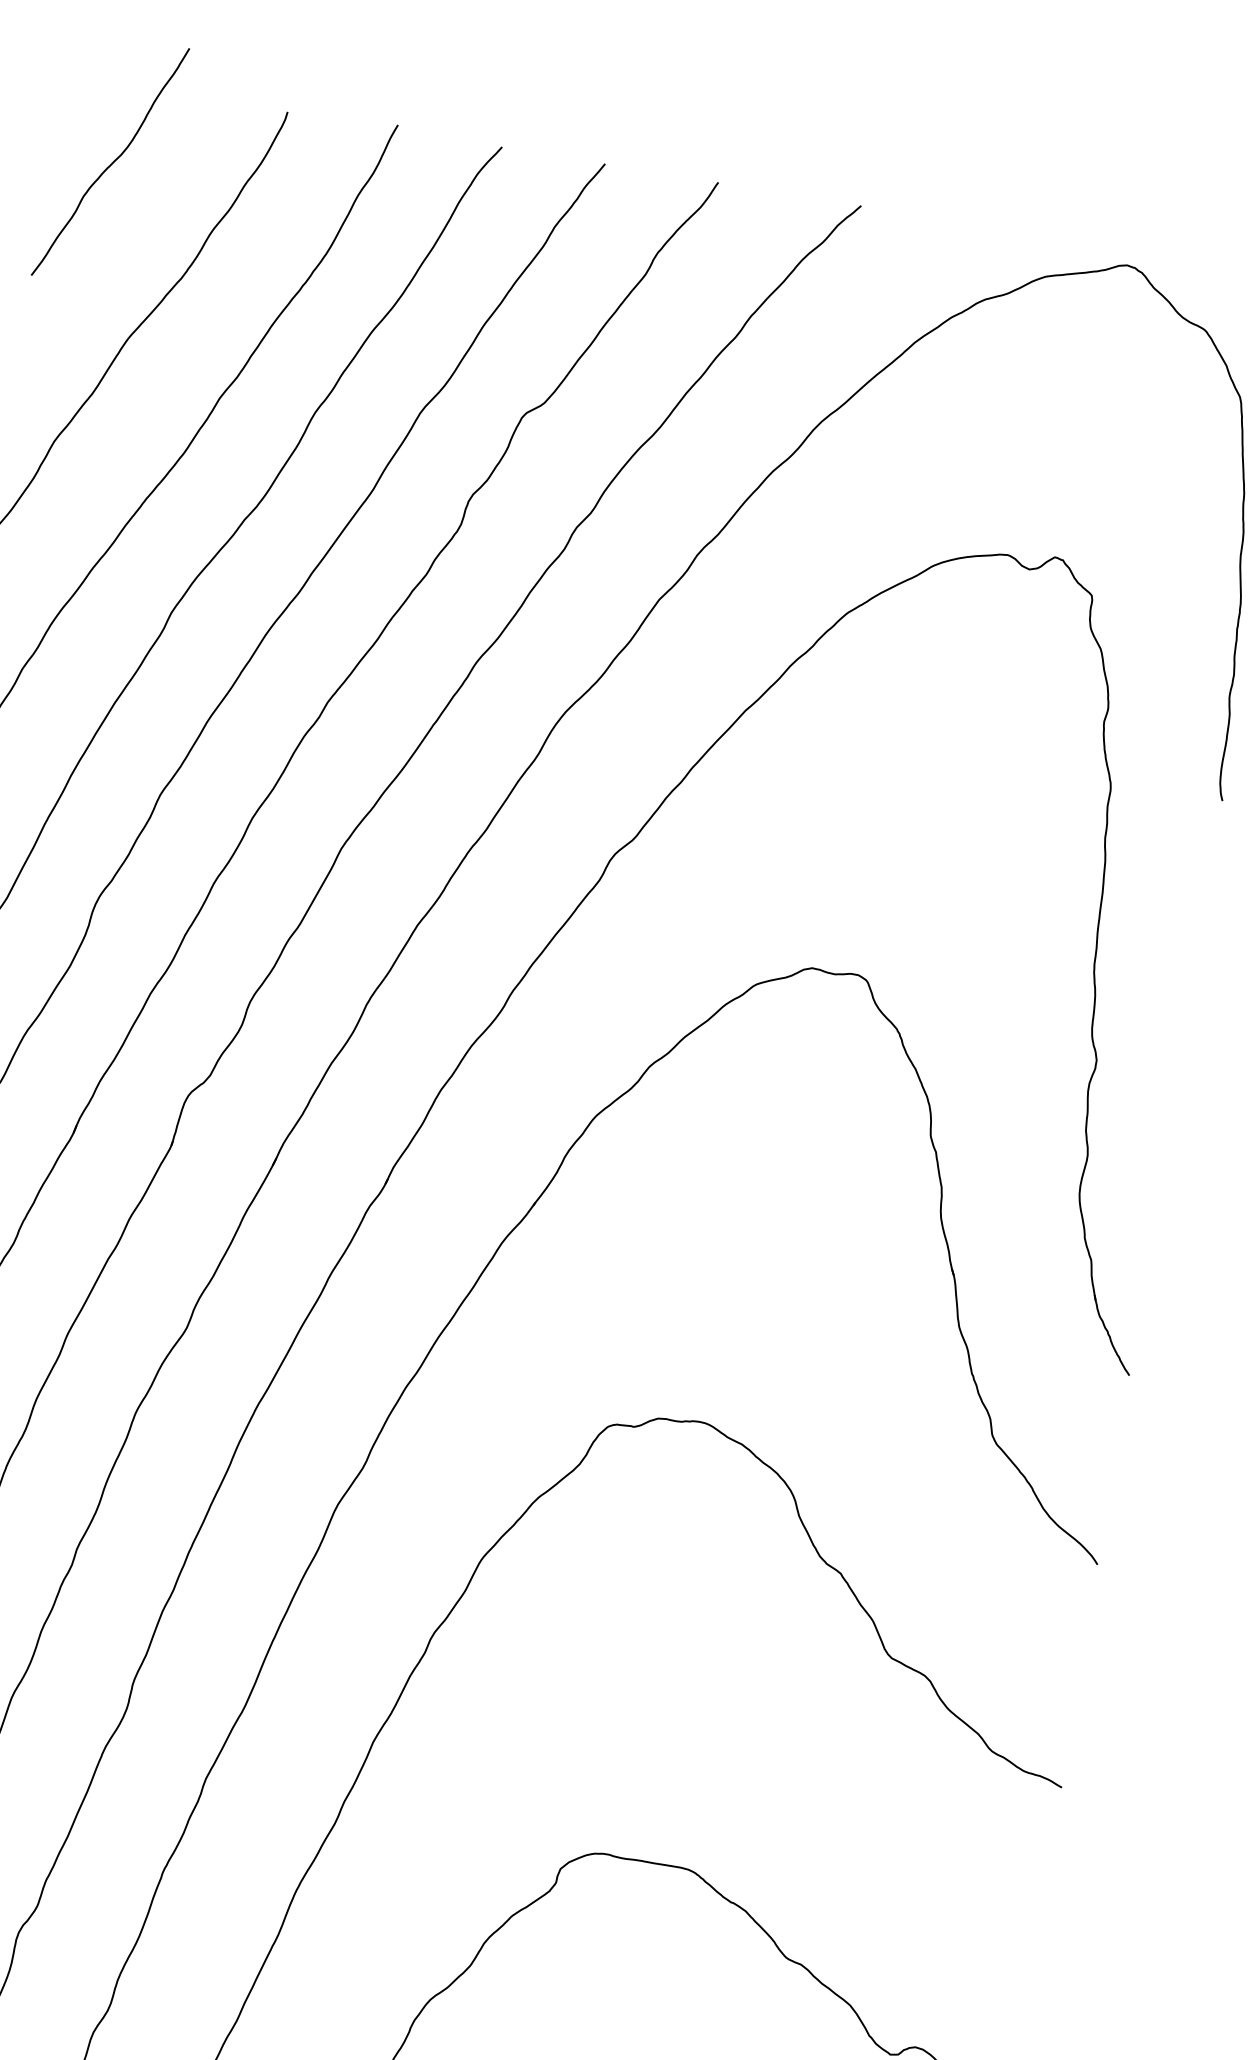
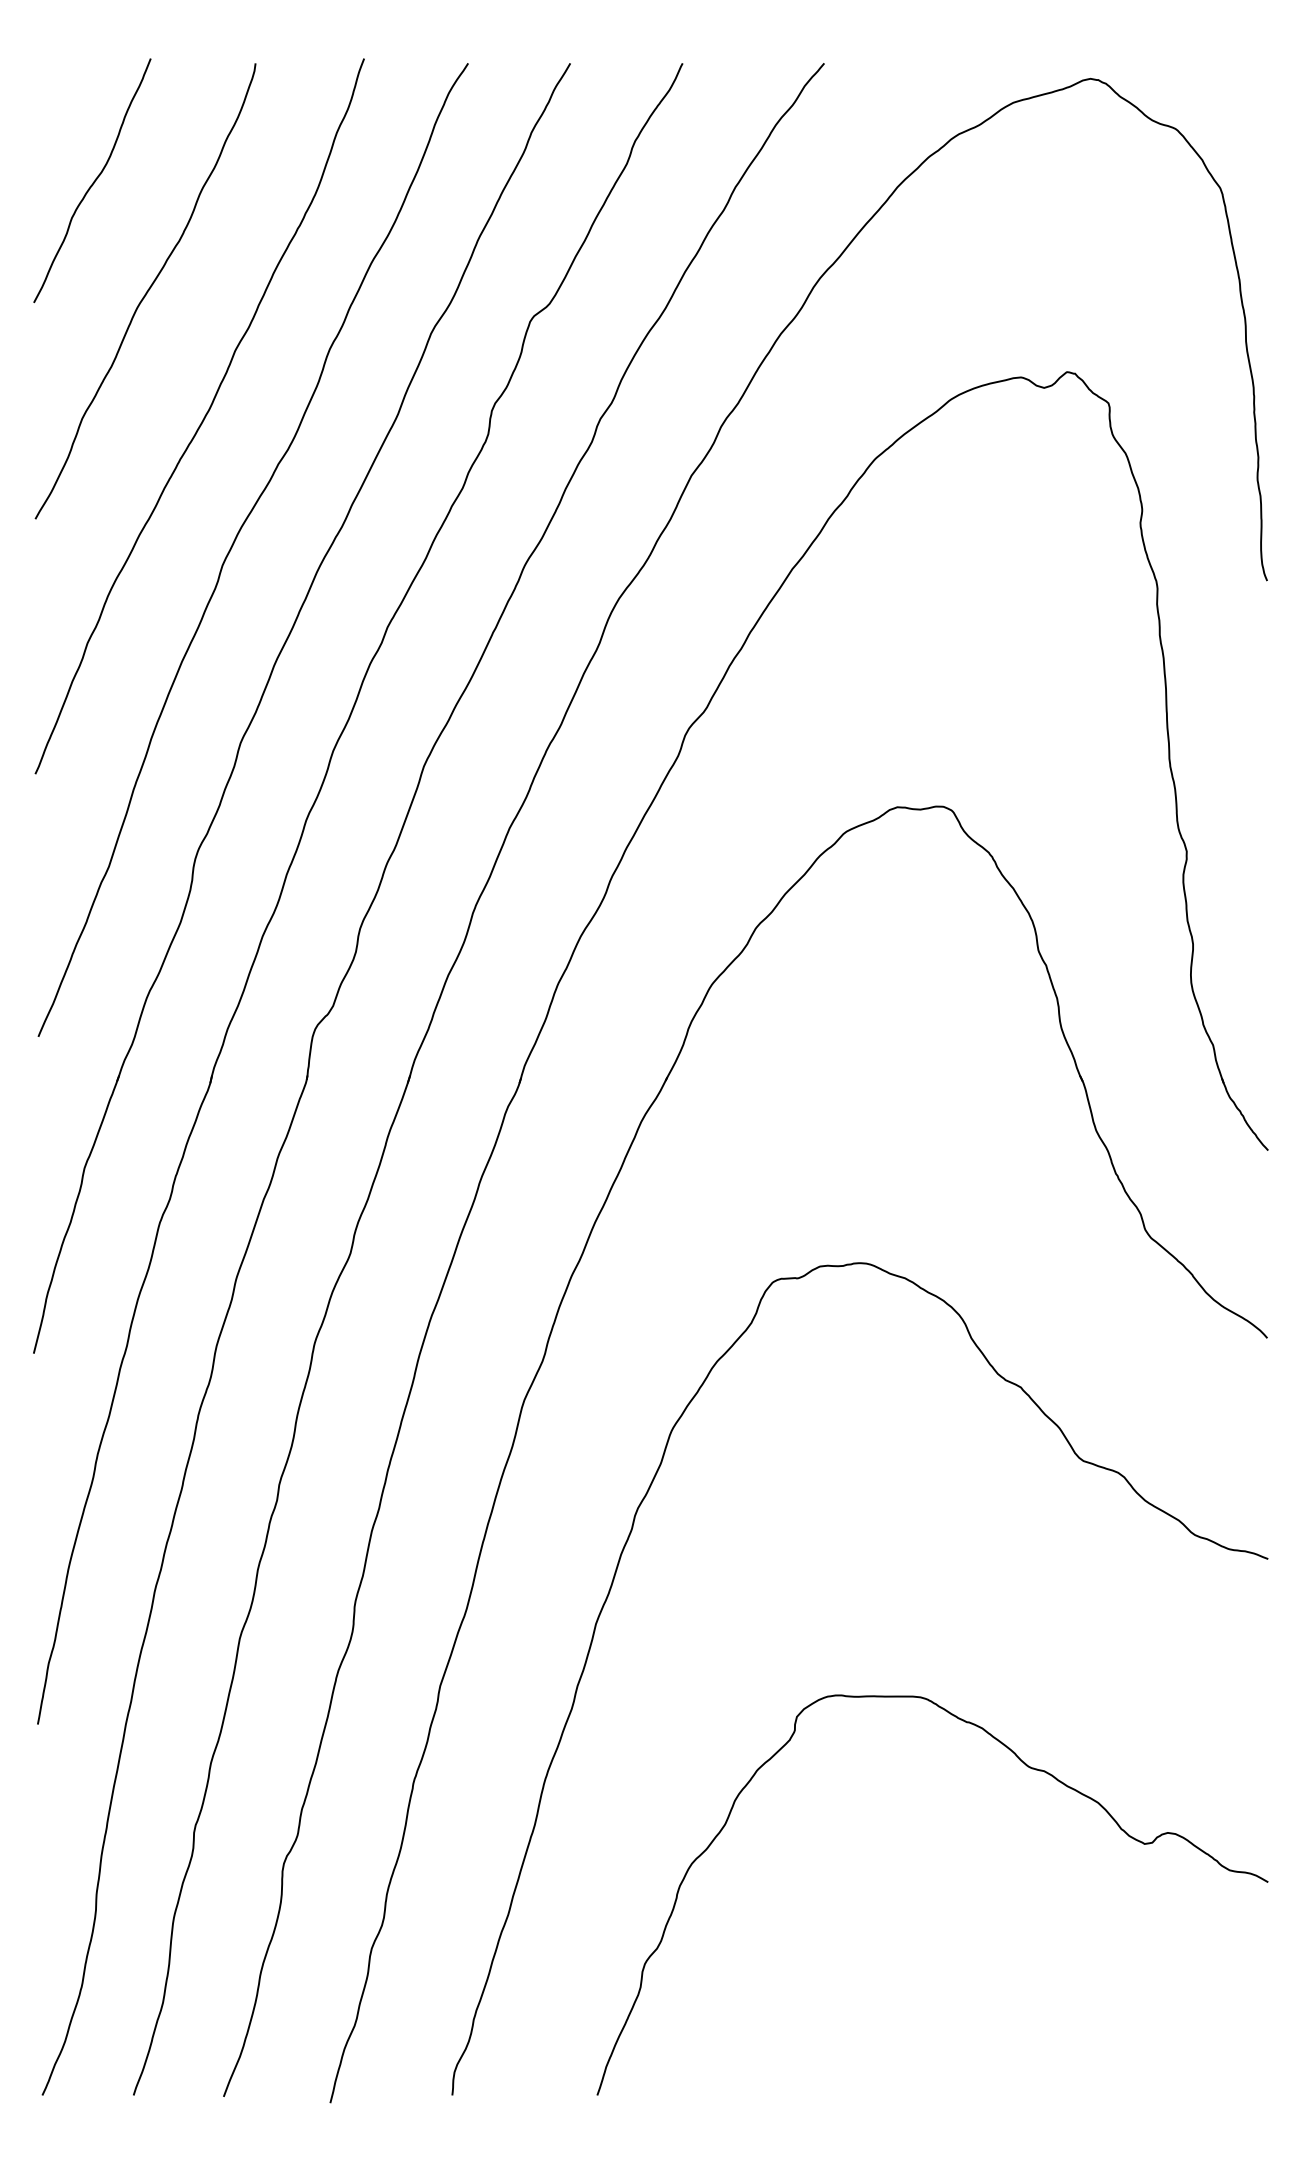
curve: (111, 162) -> (93, 181), moved

